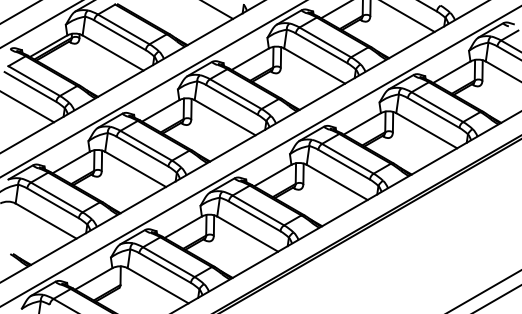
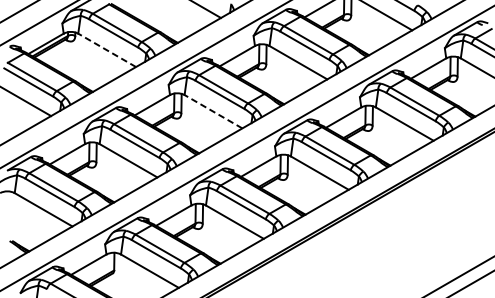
line: (112, 52) -> (106, 49), solid -> dashed
line: (224, 117) -> (212, 111), solid -> dashed

